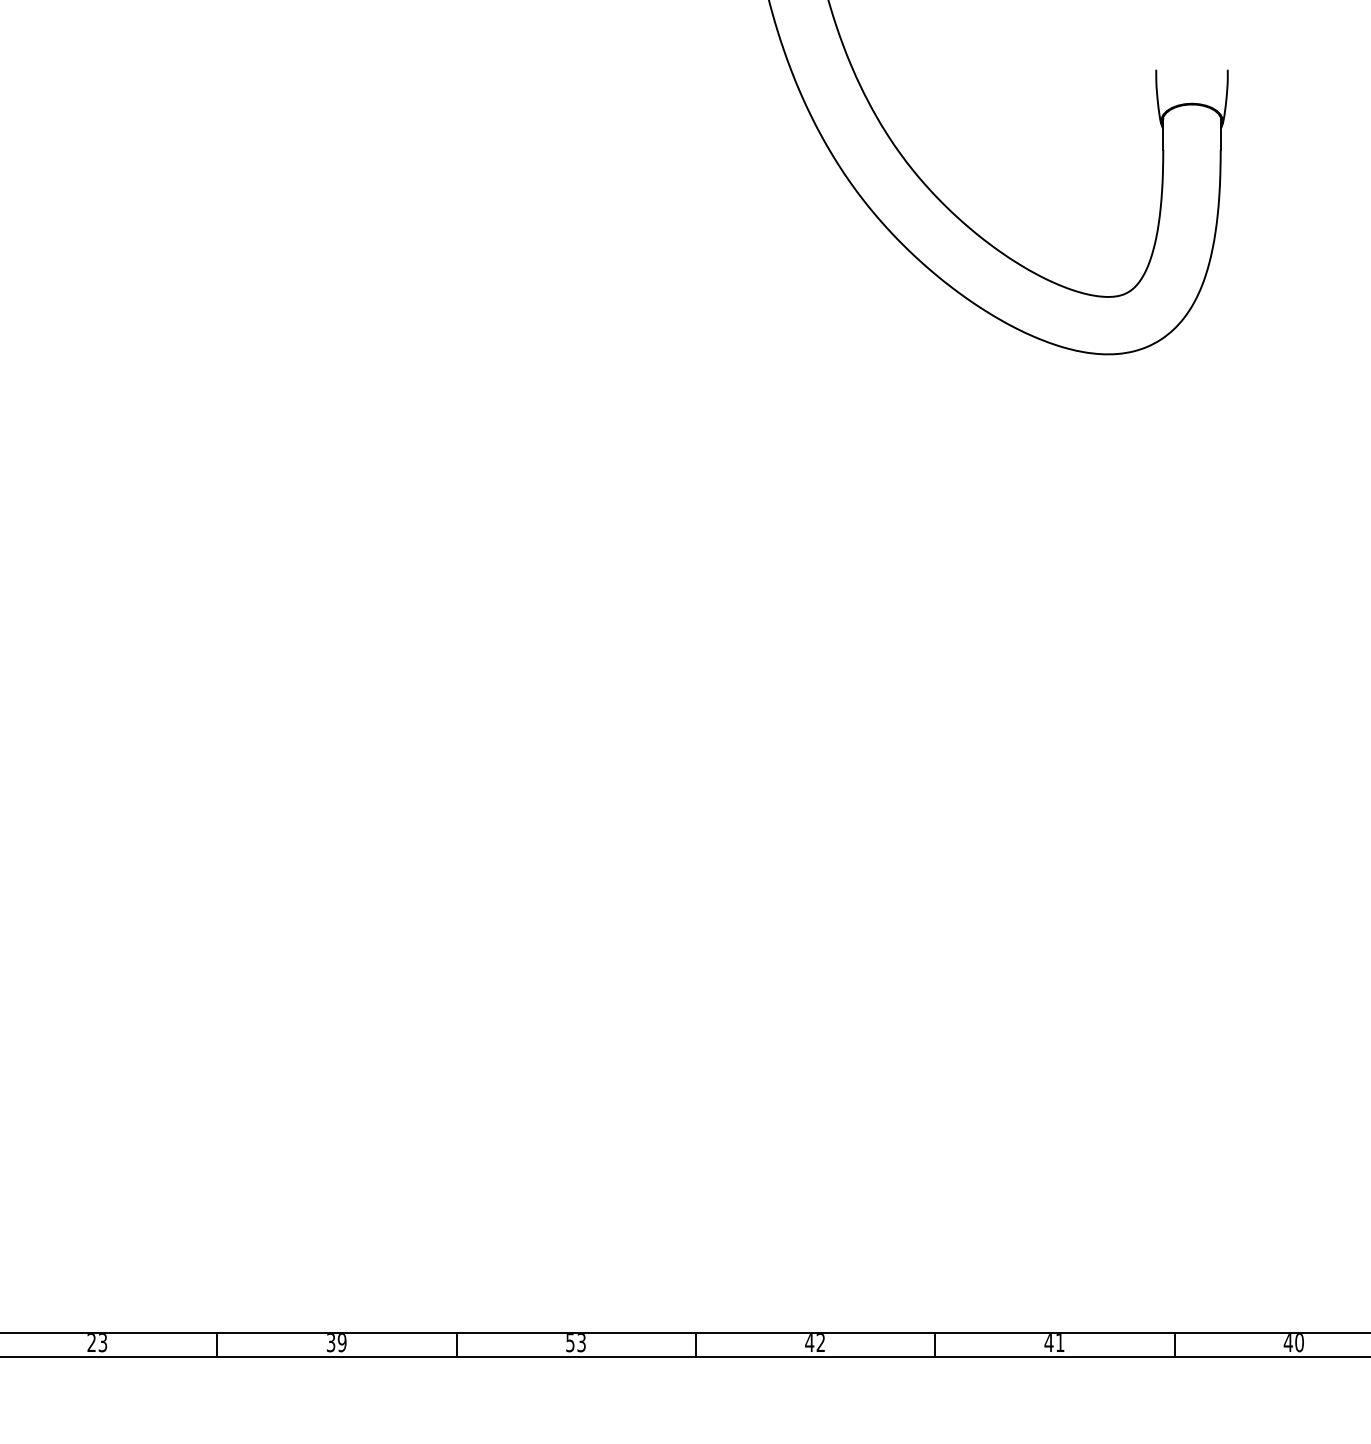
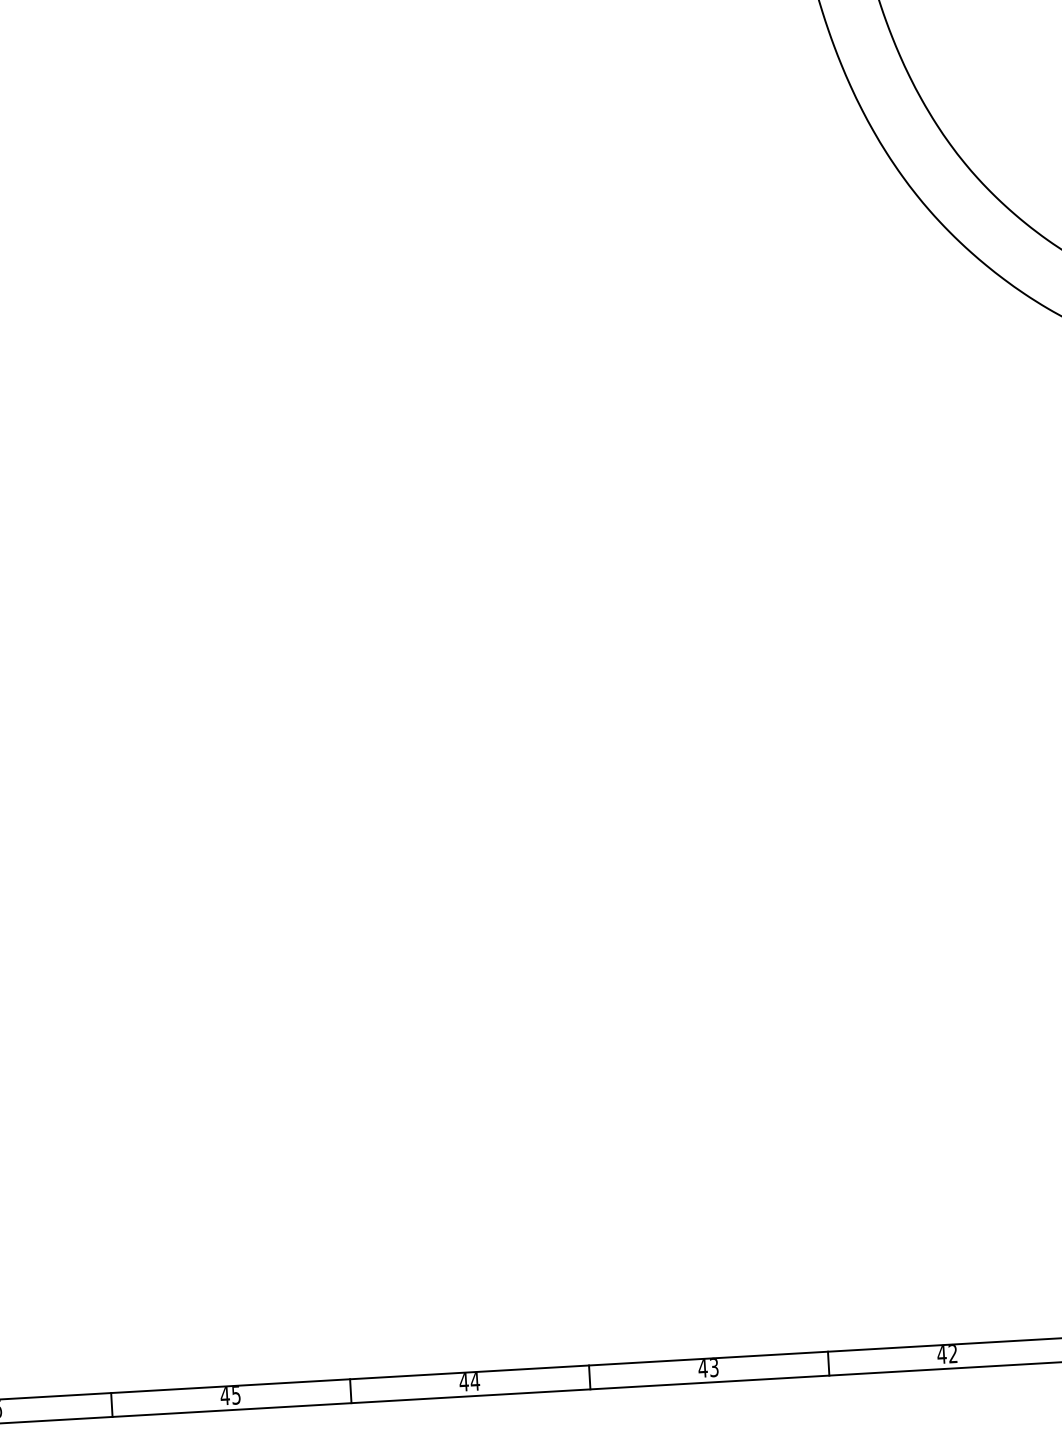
text: (97, 1342) -> (230, 1395), 23 -> 45
text: (336, 1343) -> (469, 1382), 39 -> 44
text: (569, 1343) -> (702, 1369), 53 -> 43

